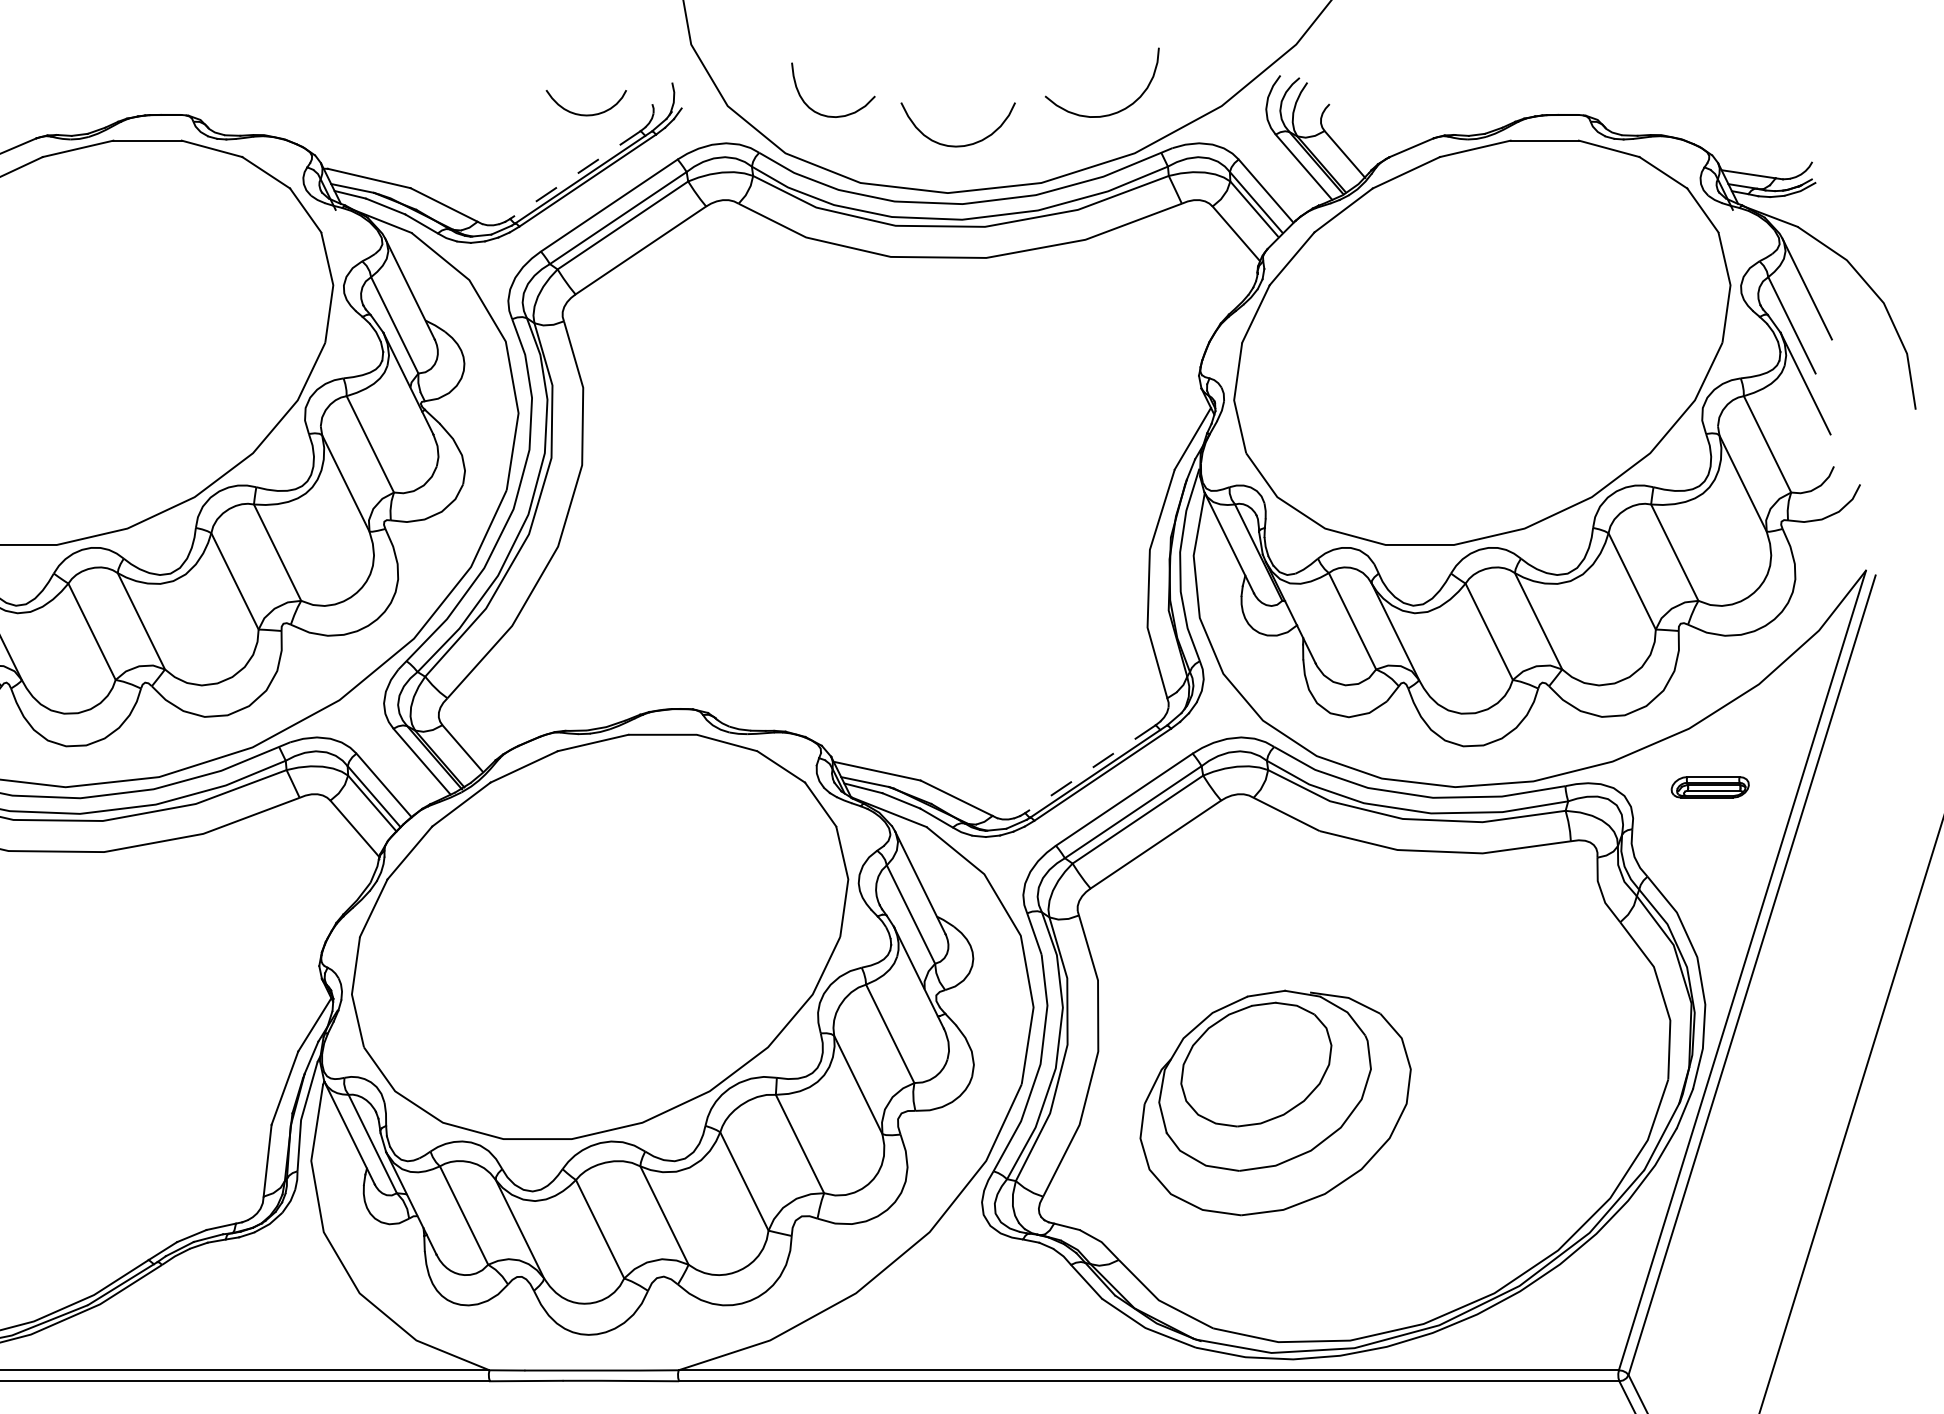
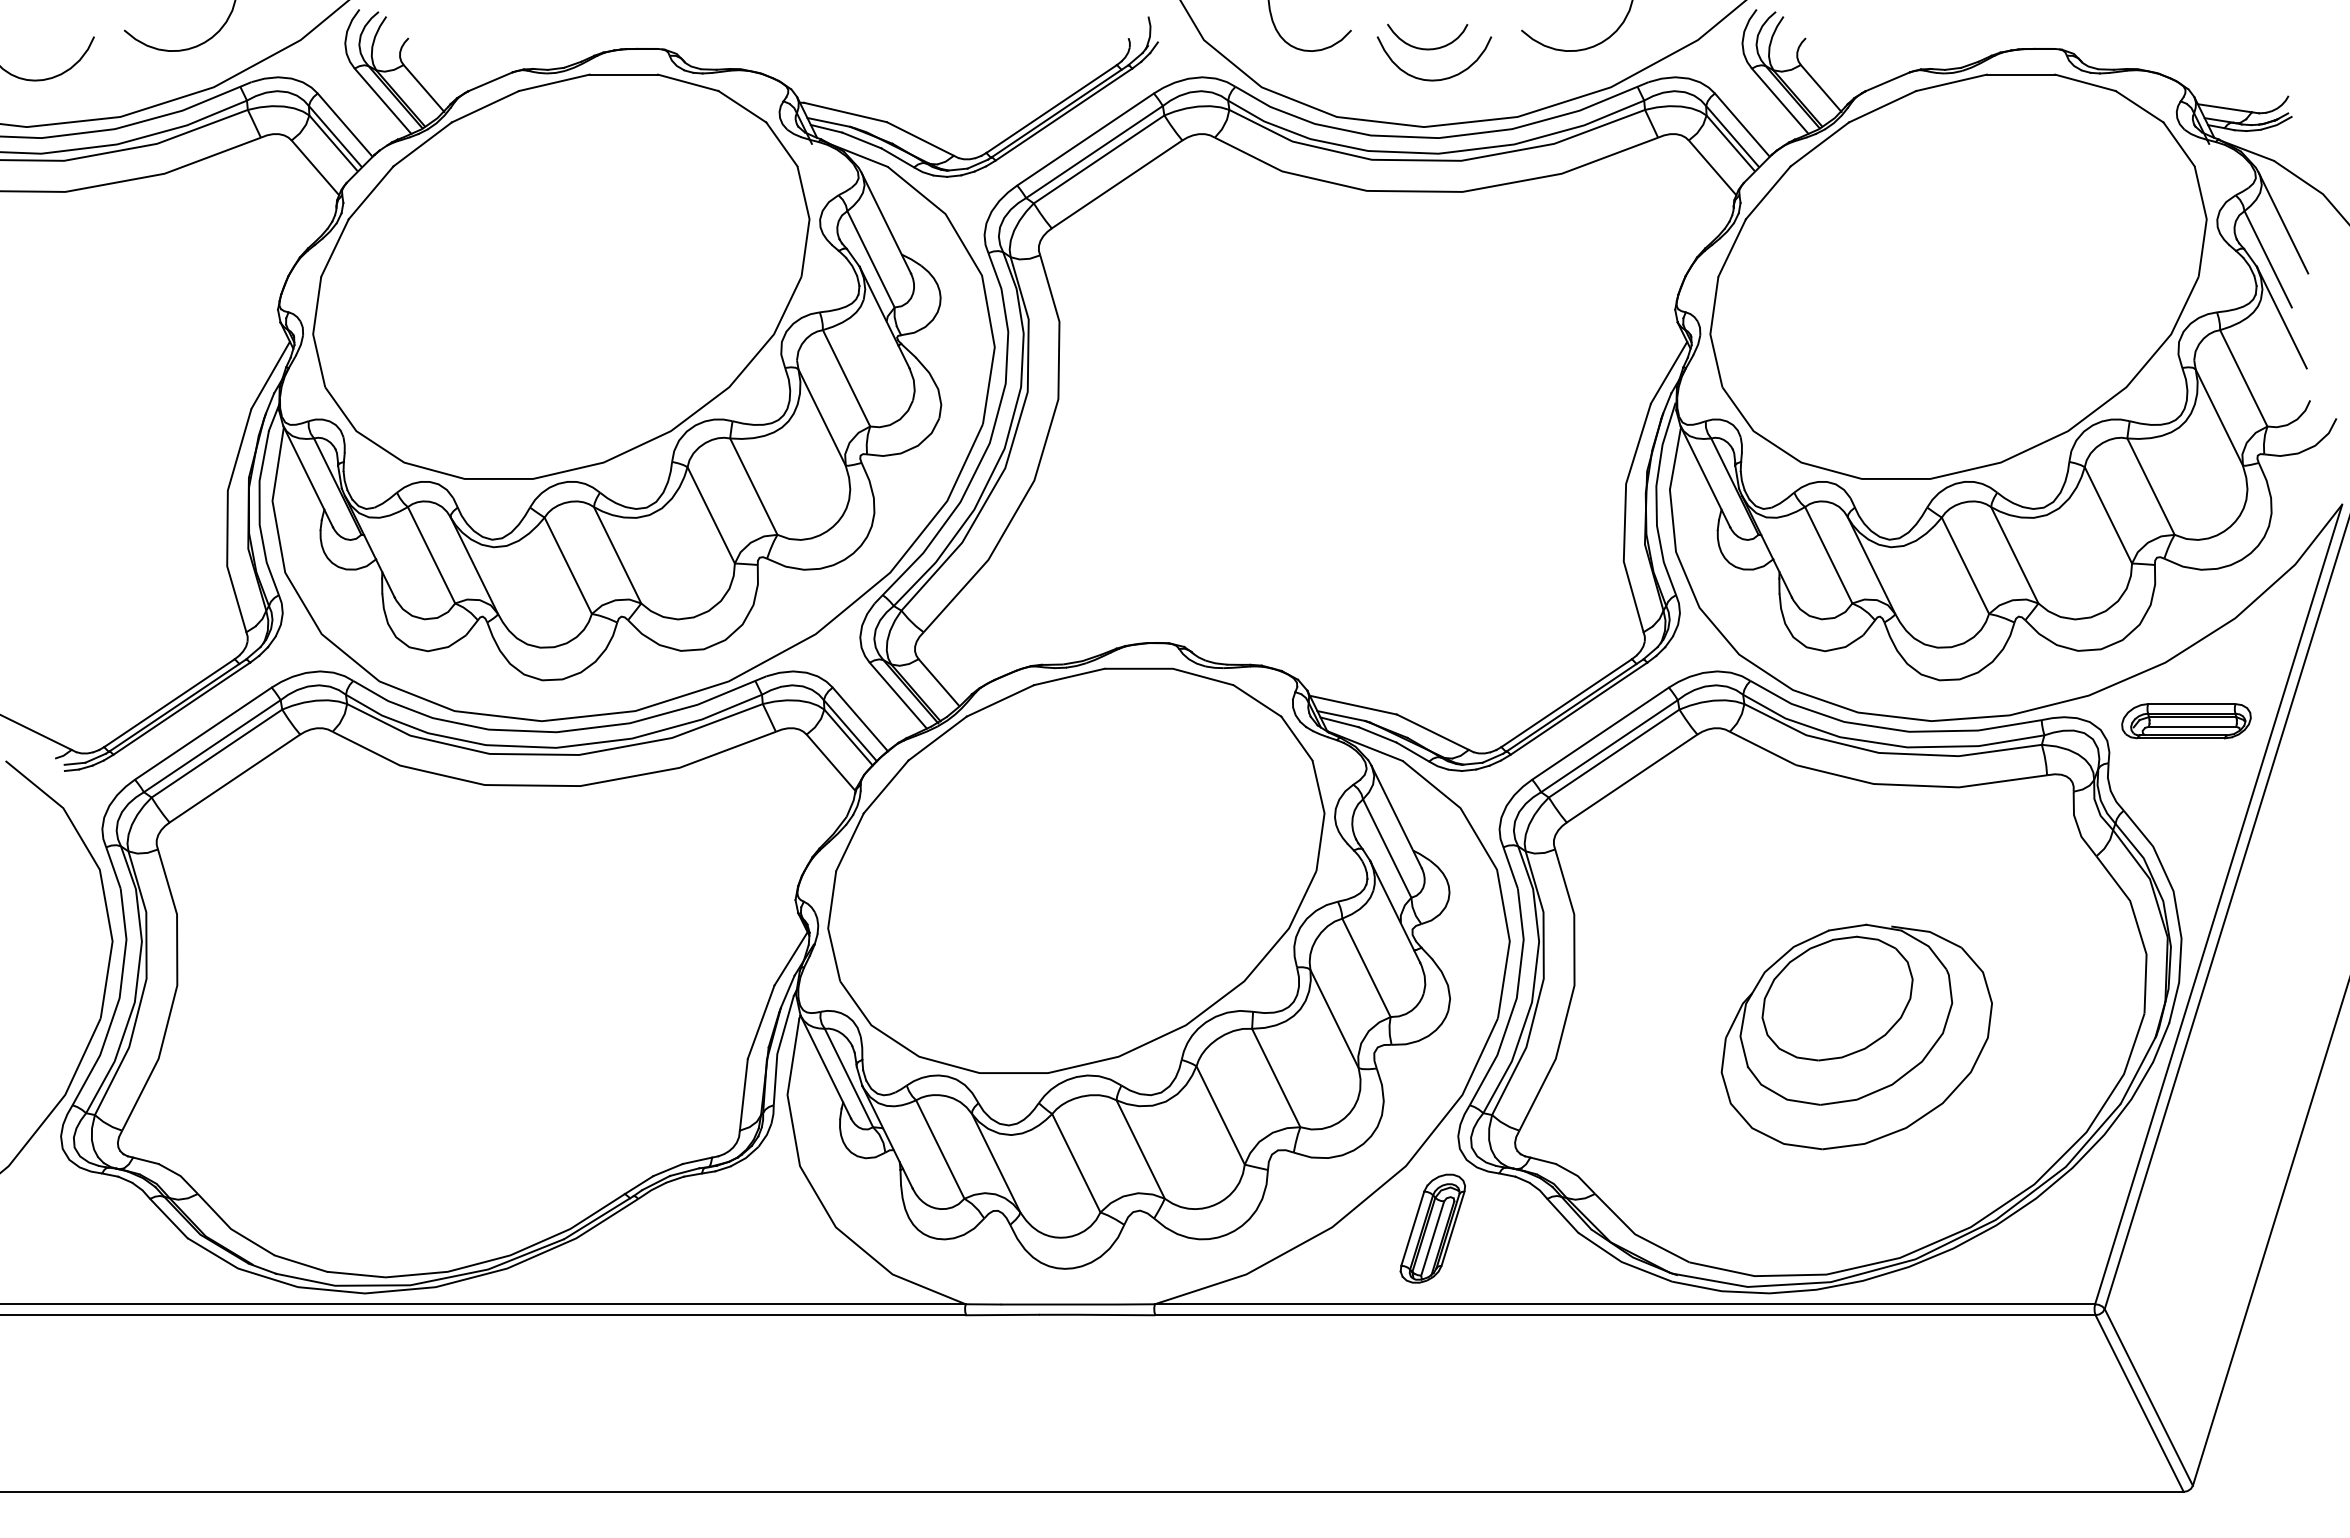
curve: (586, 114) -> (1427, 48), moved
line: (575, 175) -> (1051, 109), dashed -> solid
line: (1090, 769) -> (1566, 703), dashed -> solid
part: (1710, 787) -> (2186, 721), size x1.67
part: (1275, 1102) -> (1856, 1036), moved
part: (956, 1294) -> (1432, 1228), added

